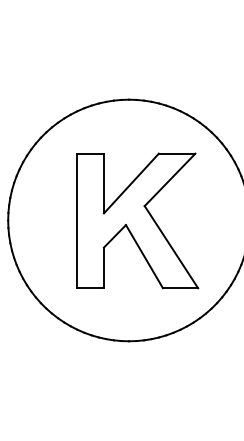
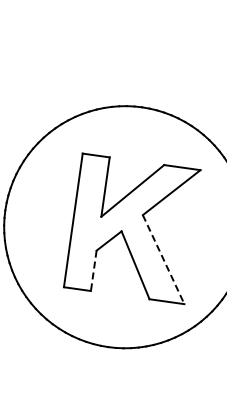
line: (171, 247) -> (163, 259), solid -> dashed
line: (103, 268) -> (93, 271), solid -> dashed

